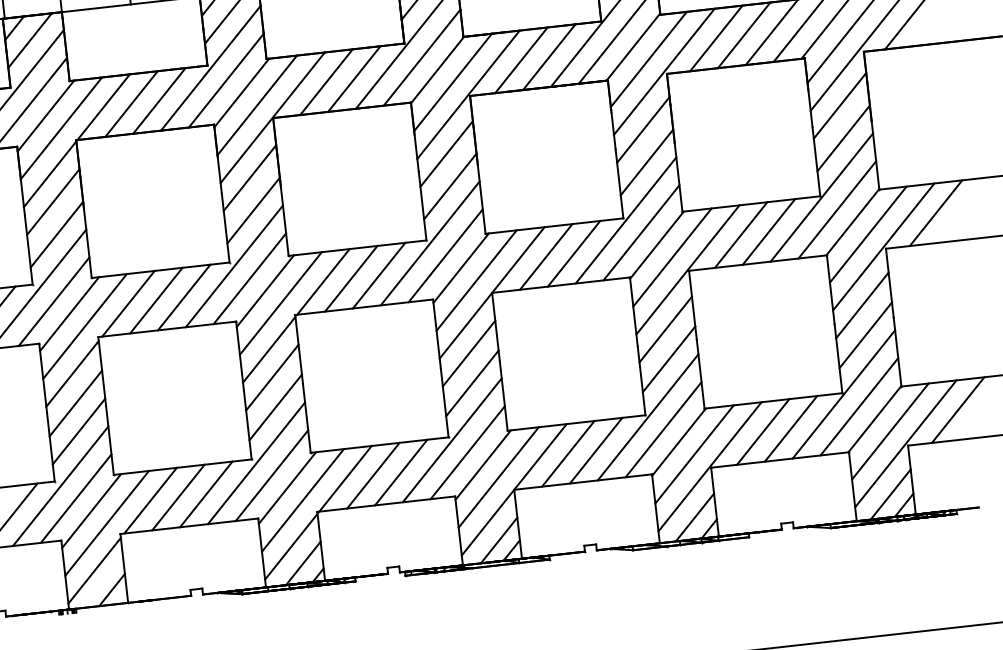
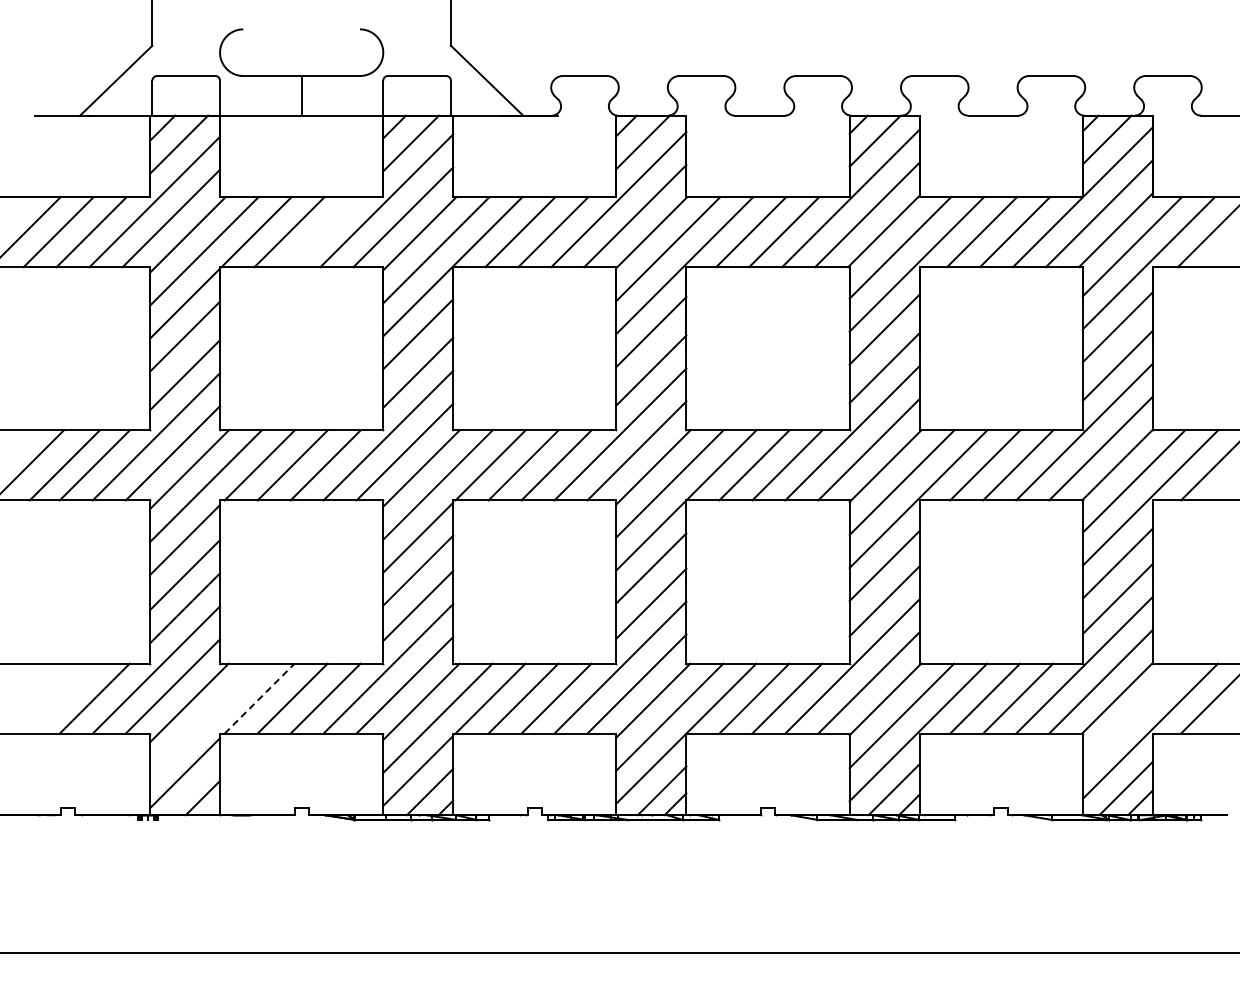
line: (159, 101) -> (322, 232), removed
line: (889, 431) -> (1133, 714), removed
line: (151, 500) -> (260, 698), solid -> dashed
line: (106, 523) -> (205, 719), removed

